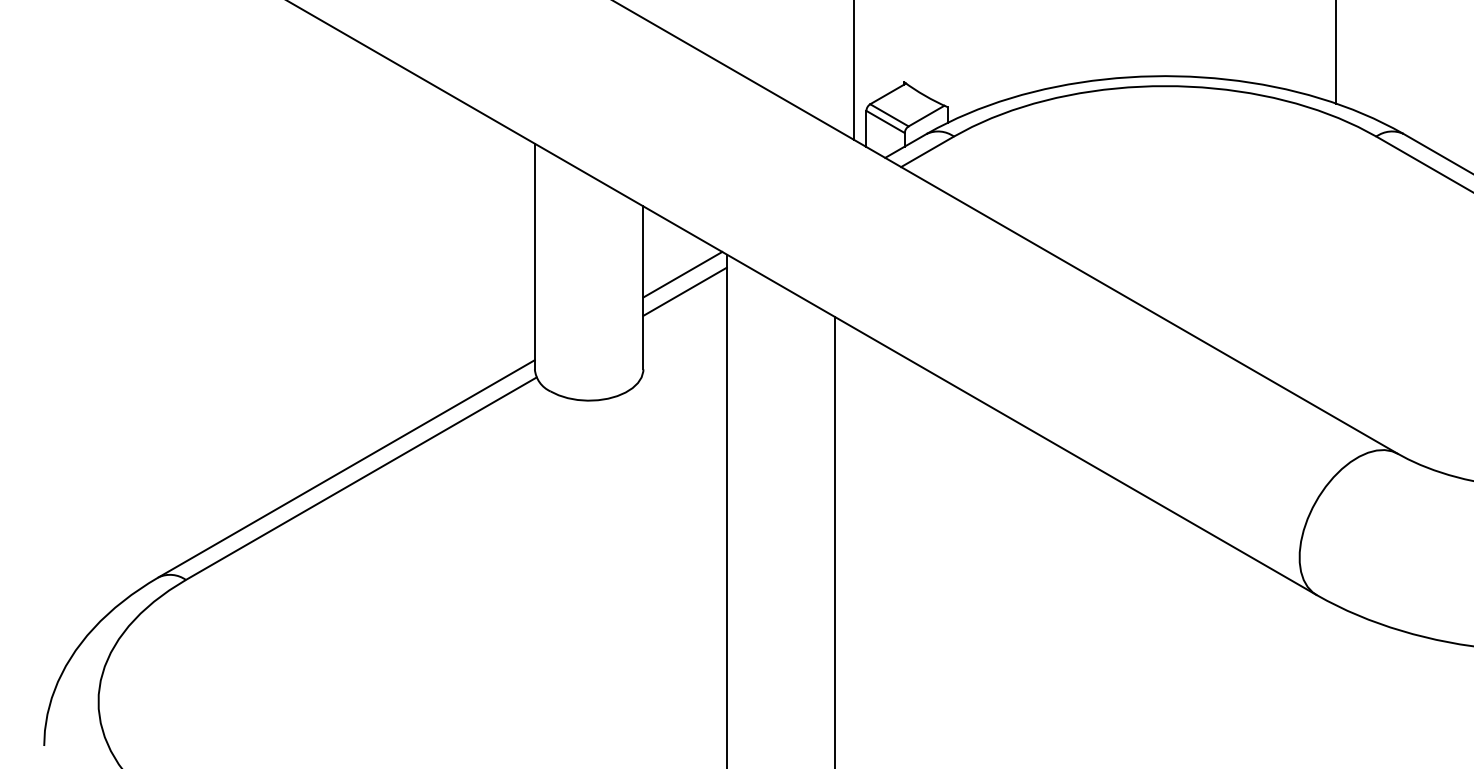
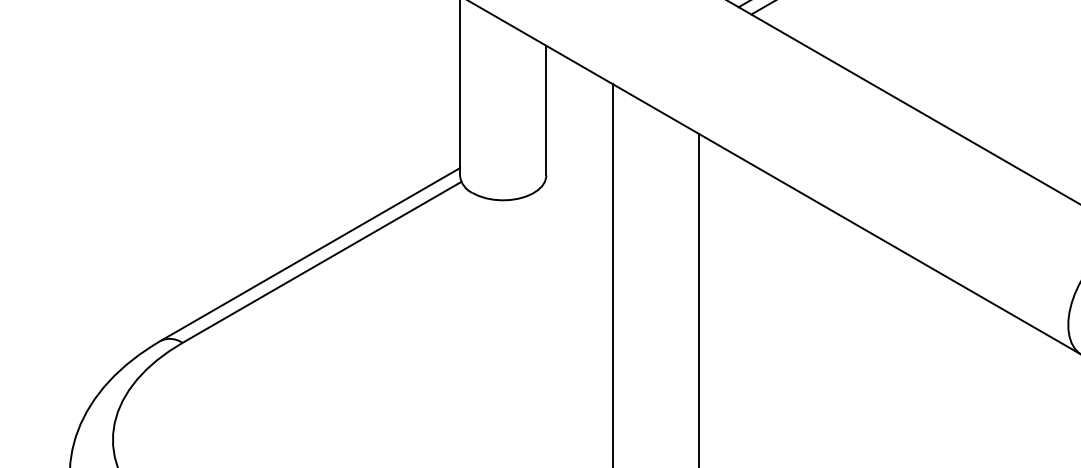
line: (682, 274) -> (577, 99), removed
line: (684, 291) -> (579, 113), removed

